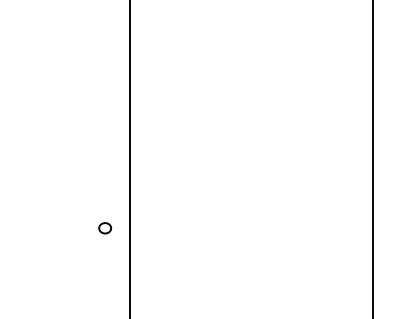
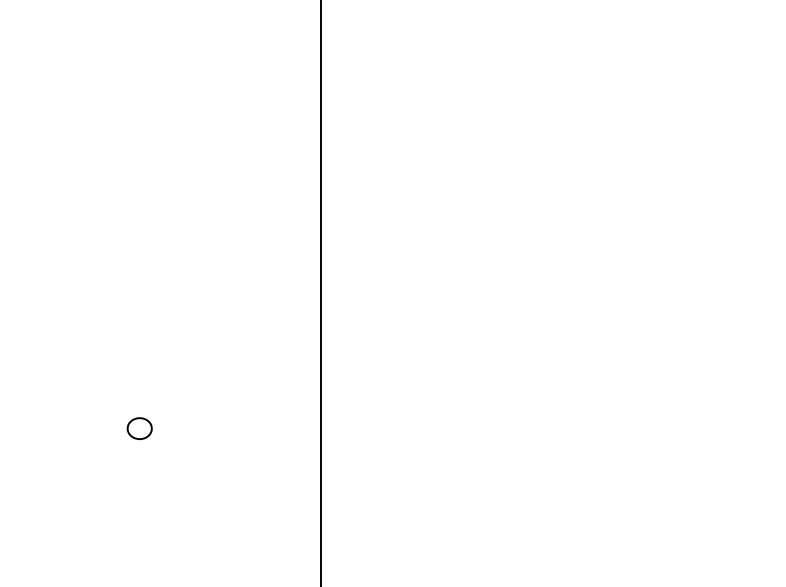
part: (104, 228) -> (138, 429), moved

